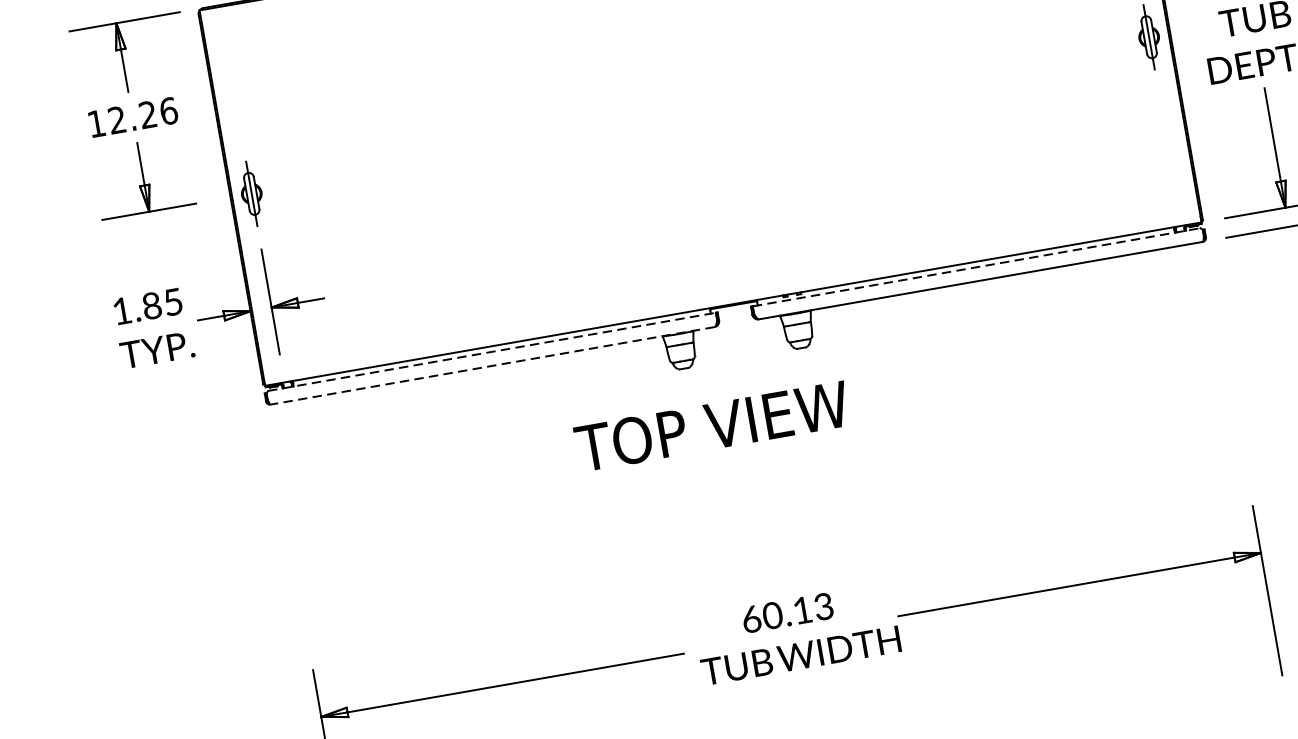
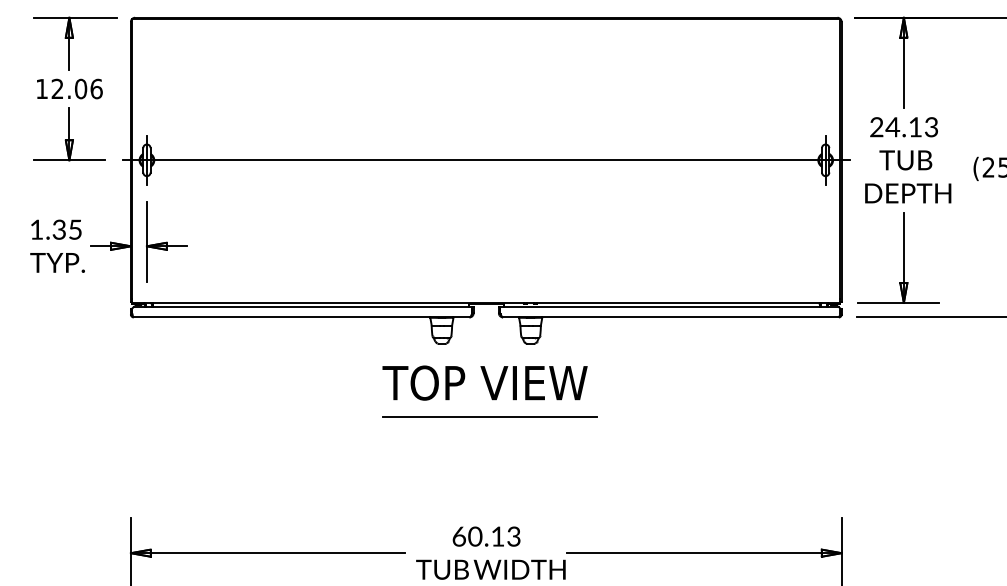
text: (148, 113) -> (81, 88), 12.26 -> 12.06
line: (700, 115) -> (486, 160), added
line: (977, 267) -> (670, 307), dashed -> solid
text: (150, 305) -> (58, 229), 1.85 -> 1.35
line: (492, 352) -> (303, 307), dashed -> solid
line: (492, 365) -> (301, 317), dashed -> solid
text: (711, 425) -> (484, 382), moved
line: (763, 453) -> (489, 416), added

